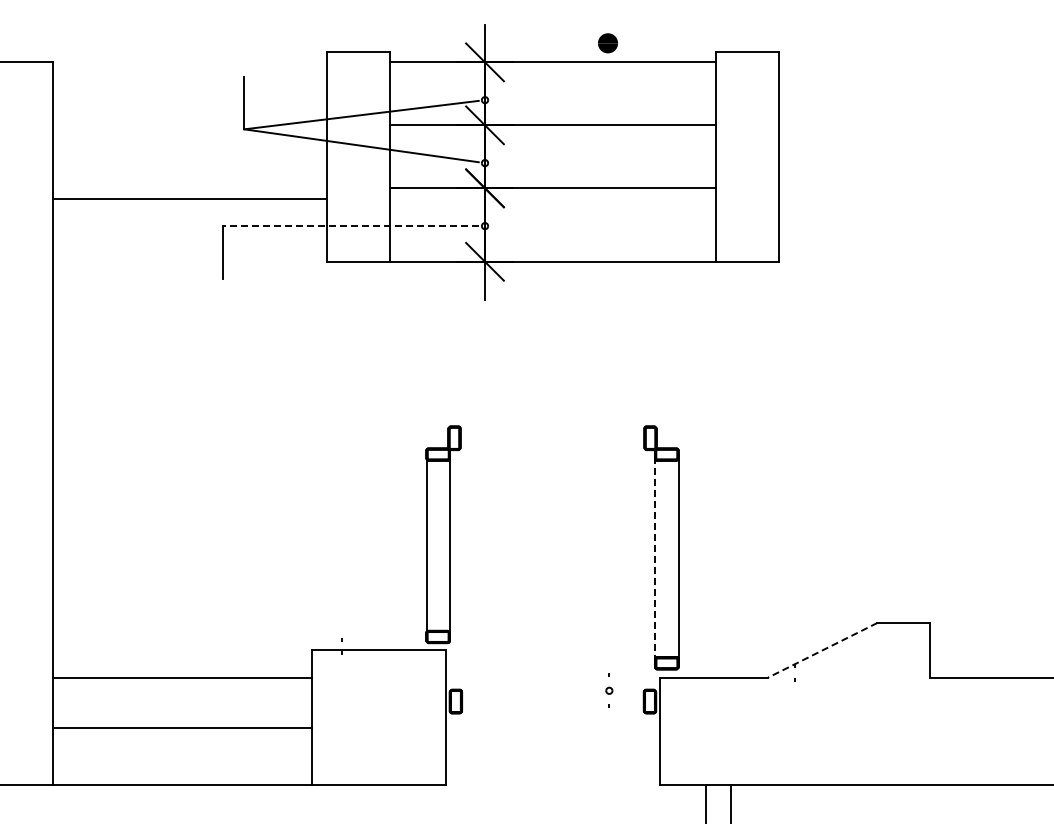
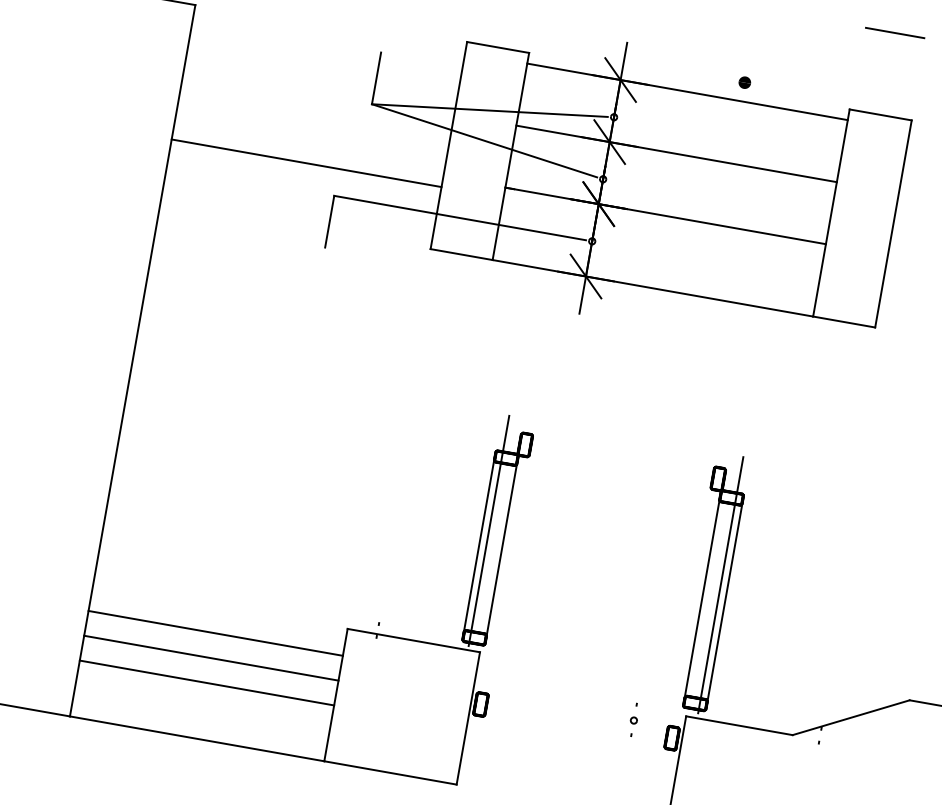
part: (607, 43) -> (744, 82), size x0.62
line: (350, 226) -> (459, 218), dashed -> solid
line: (433, 529) -> (488, 531), added
line: (671, 542) -> (720, 585), added
line: (655, 558) -> (702, 598), dashed -> solid
line: (822, 650) -> (850, 717), dashed -> solid
line: (182, 702) -> (211, 657), added

